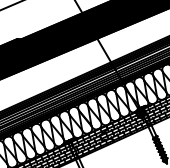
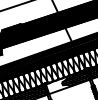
hatch: (92, 141) -> (57, 85), removed

